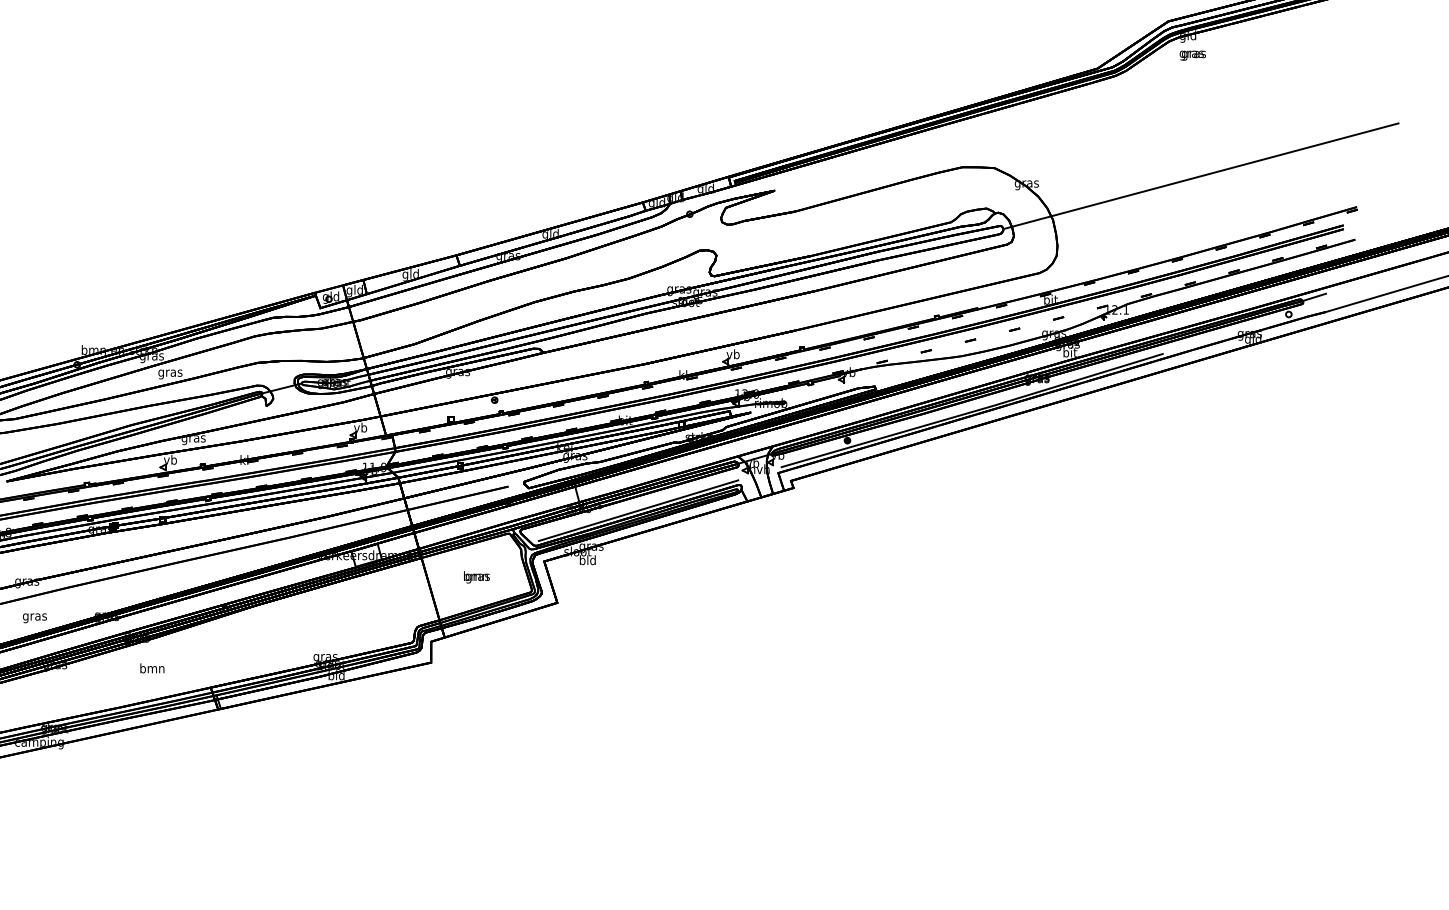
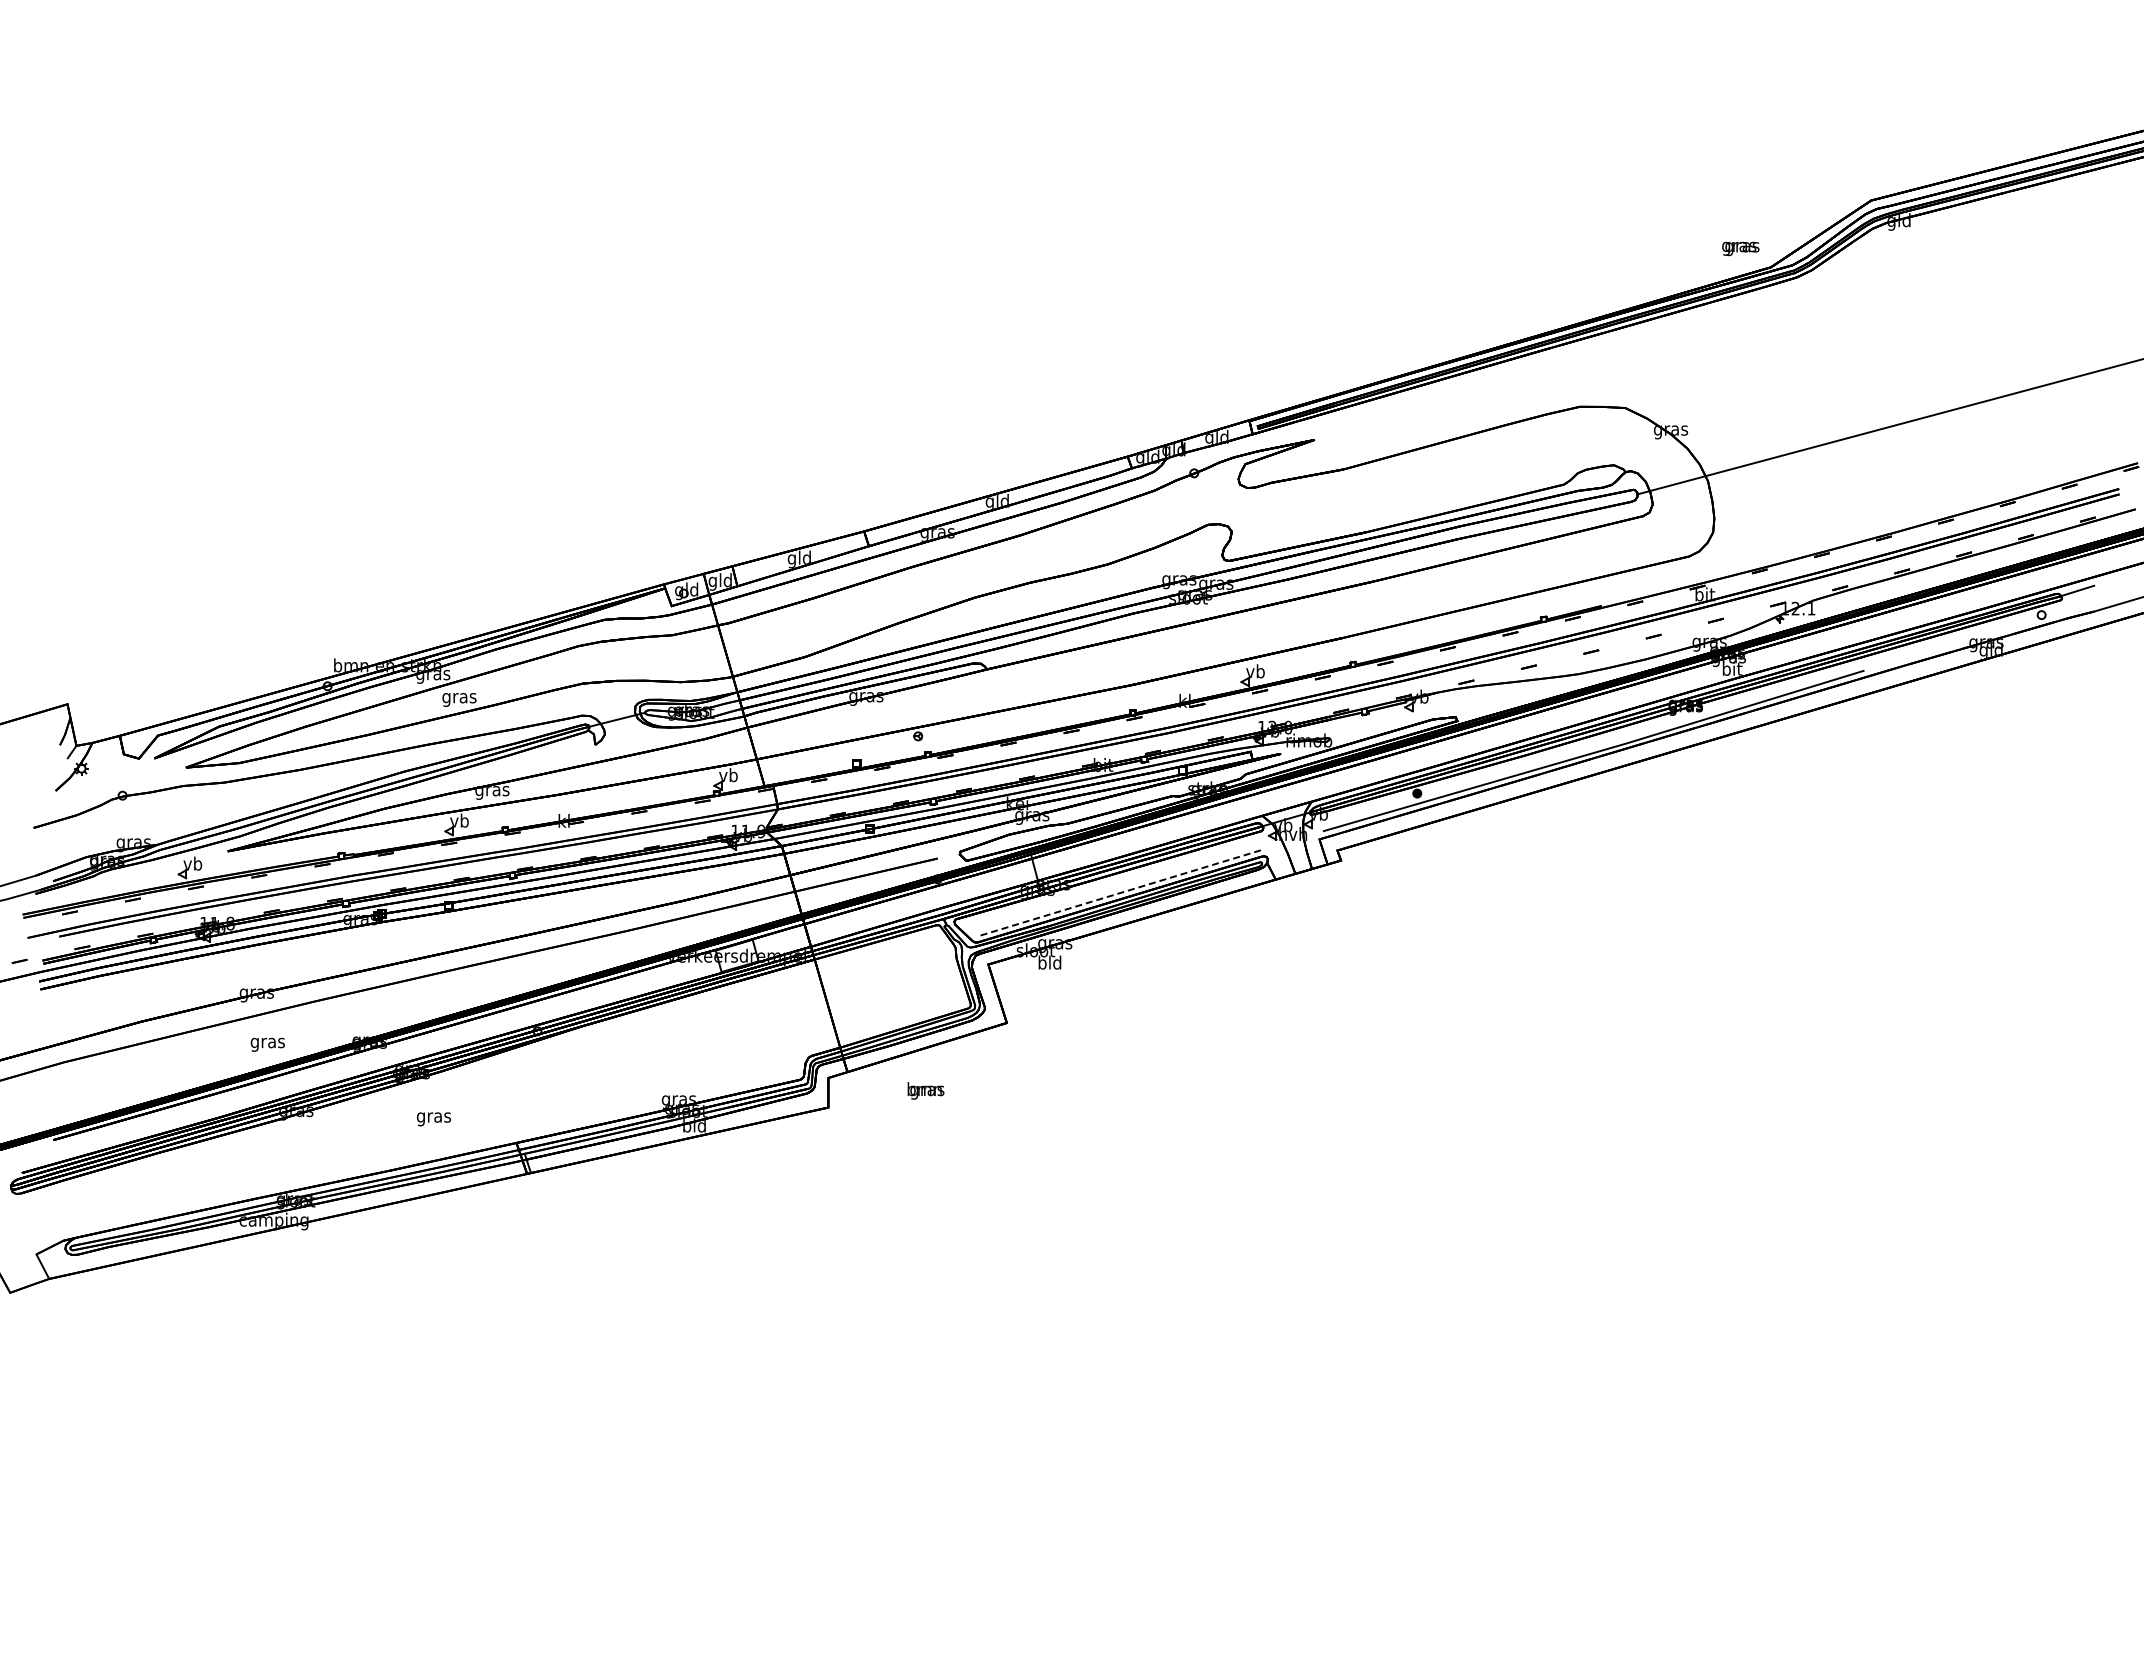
text: (1192, 55) -> (1740, 248), moved
line: (639, 510) -> (1122, 892), solid -> dashed
text: (476, 577) -> (925, 1090), moved
text: (152, 669) -> (433, 1117), bmn -> gras

